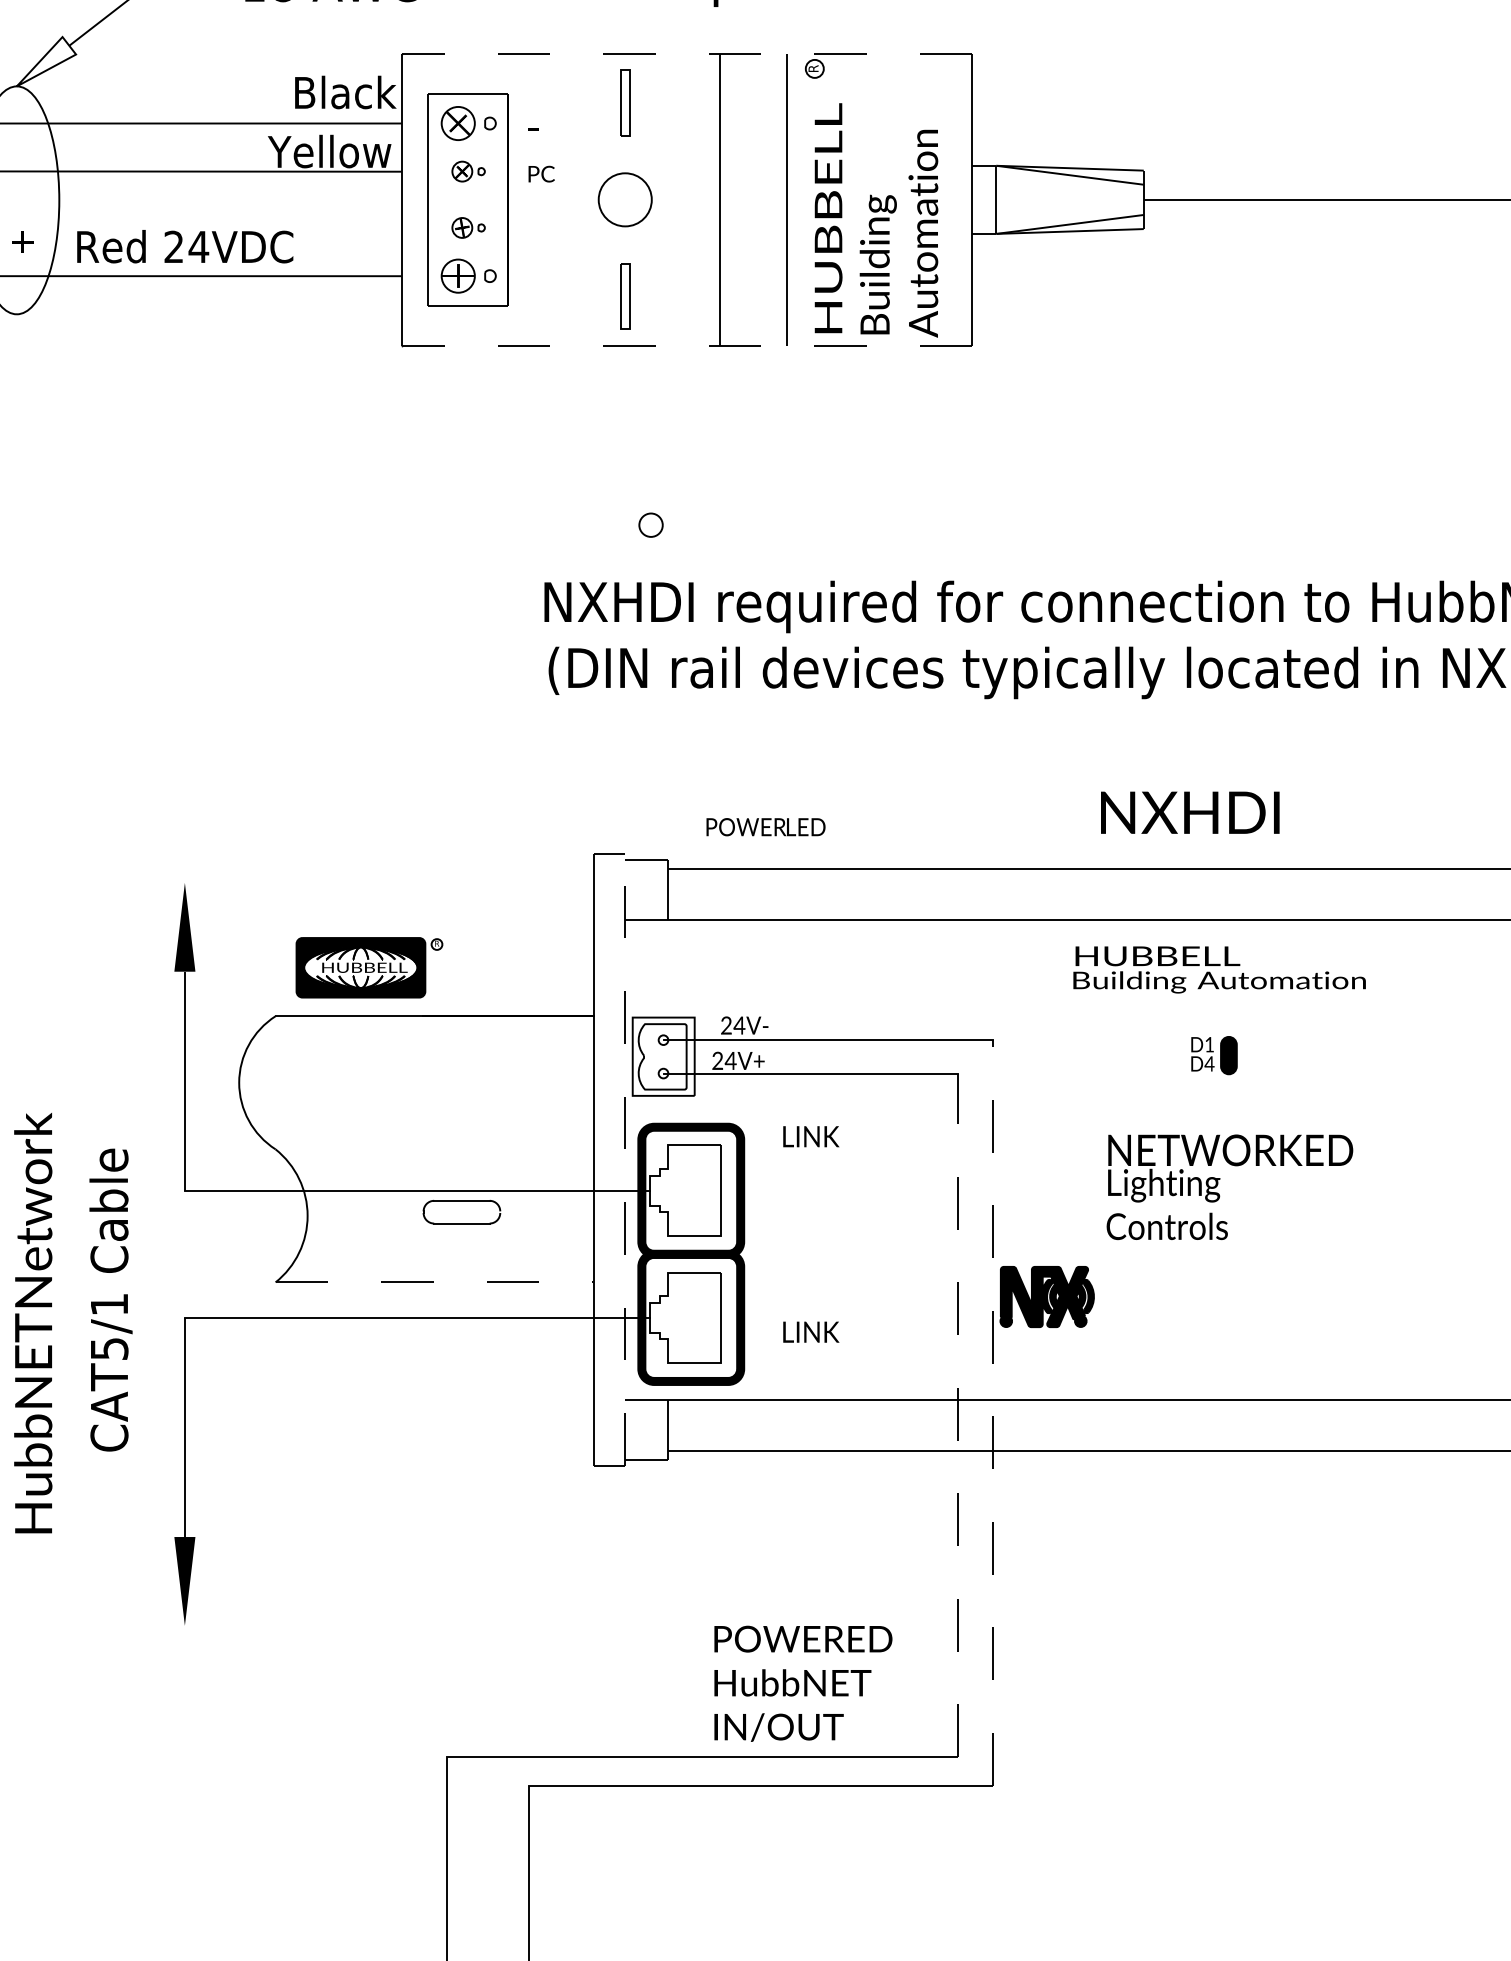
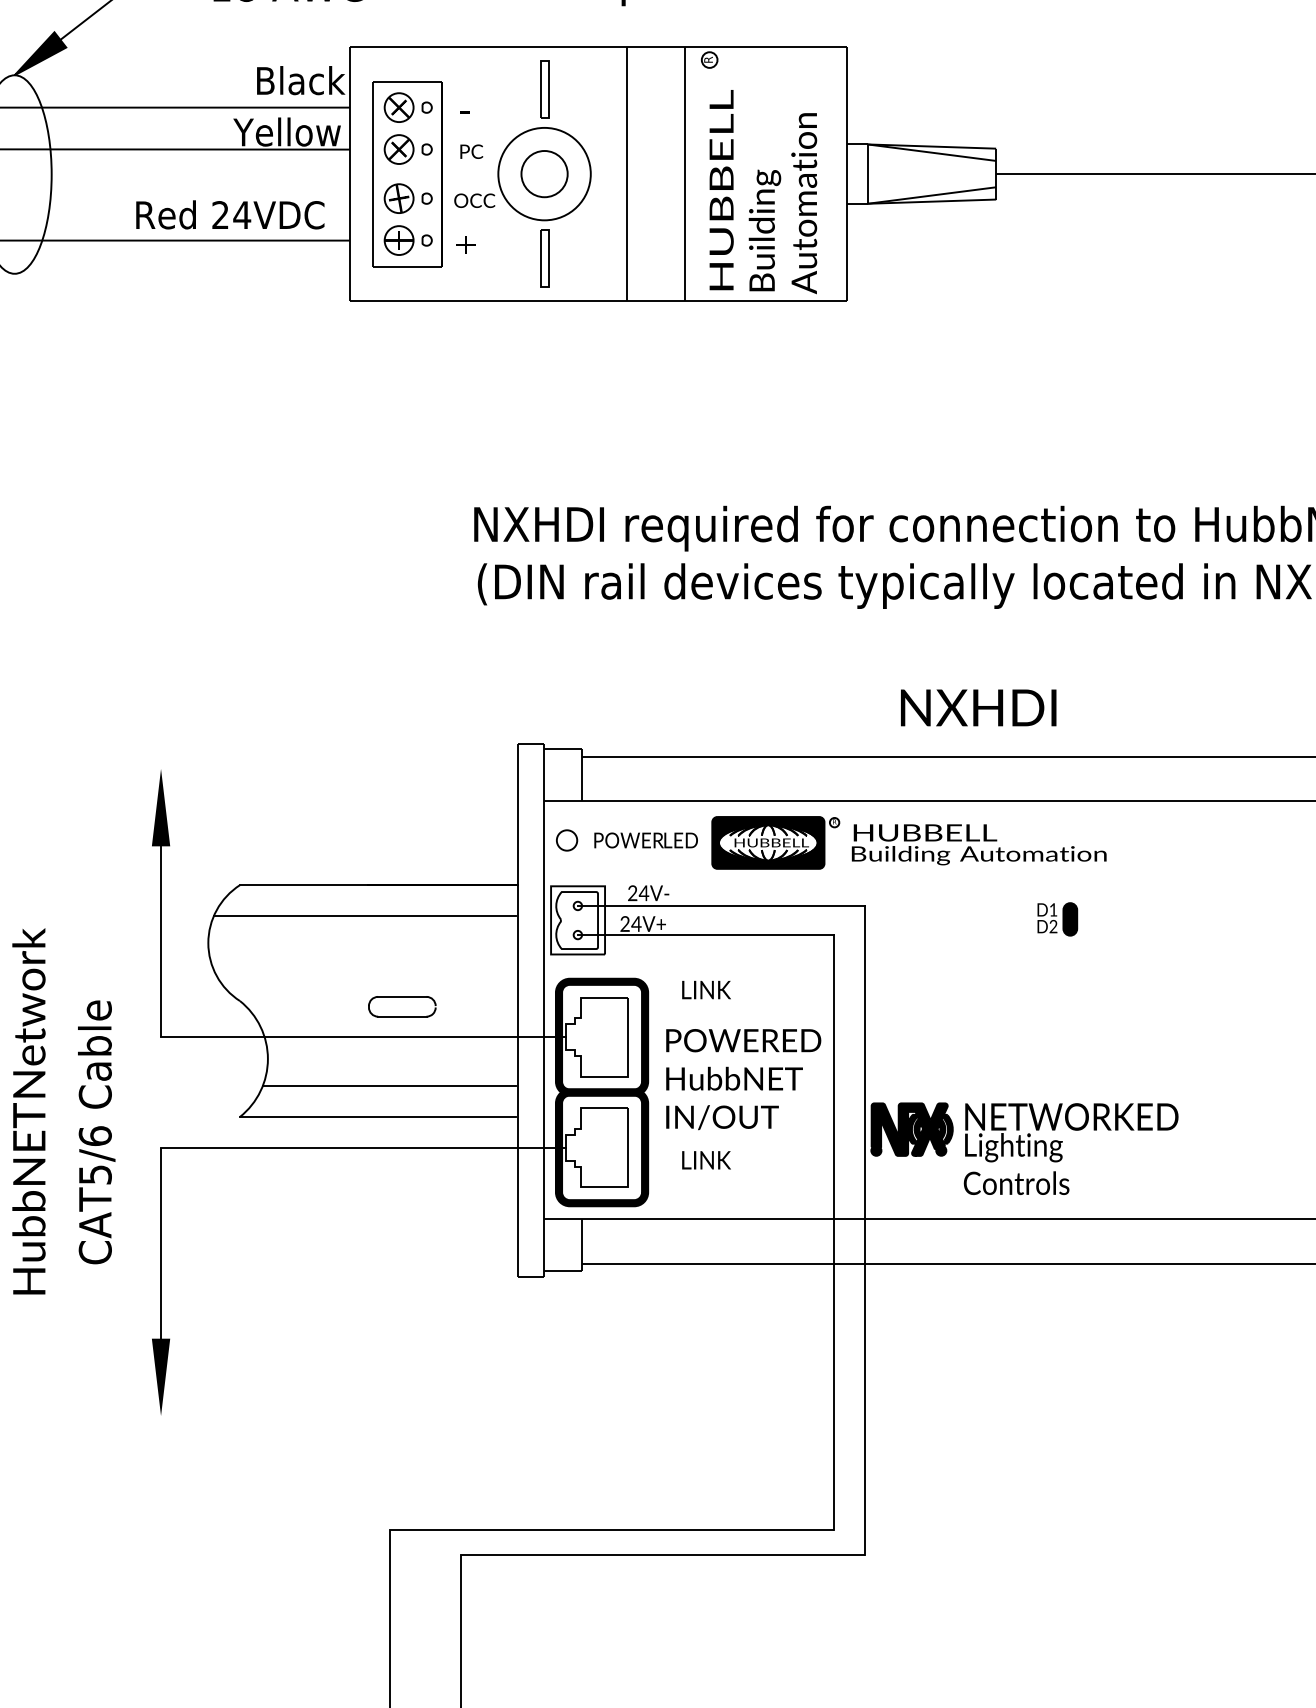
line: (686, 53) -> (597, 46), dashed -> solid
fill: (46, 61) -> (40, 53), added
part: (467, 171) -> (407, 149), size x1.67
part: (599, 200) -> (522, 174), added
part: (467, 227) -> (407, 198), size x1.67
text: (22, 241) -> (465, 244), moved
text: (185, 246) -> (230, 214), moved
line: (686, 346) -> (597, 301), dashed -> solid
circle: (651, 525) -> (567, 840), moved
text: (1190, 812) -> (978, 707), moved
text: (765, 827) -> (645, 840), moved
part: (369, 967) -> (775, 842), moved
text: (1218, 969) -> (978, 844), moved
line: (418, 1051) -> (364, 915), added
text: (1209, 1063) -> (1053, 926), D4 -> D2
line: (624, 1159) -> (543, 1009), dashed -> solid
text: (1229, 1186) -> (1070, 1148), moved
part: (462, 1201) -> (402, 997), moved
line: (447, 1247) -> (389, 1086), added
line: (434, 1281) -> (378, 1116), dashed -> solid
text: (108, 1303) -> (94, 1135), CAT5/1 -> CAT5/6
text: (32, 1323) -> (28, 1111), moved
line: (992, 1412) -> (864, 1230), dashed -> solid
line: (958, 1415) -> (834, 1232), dashed -> solid
text: (803, 1683) -> (743, 1079), moved

